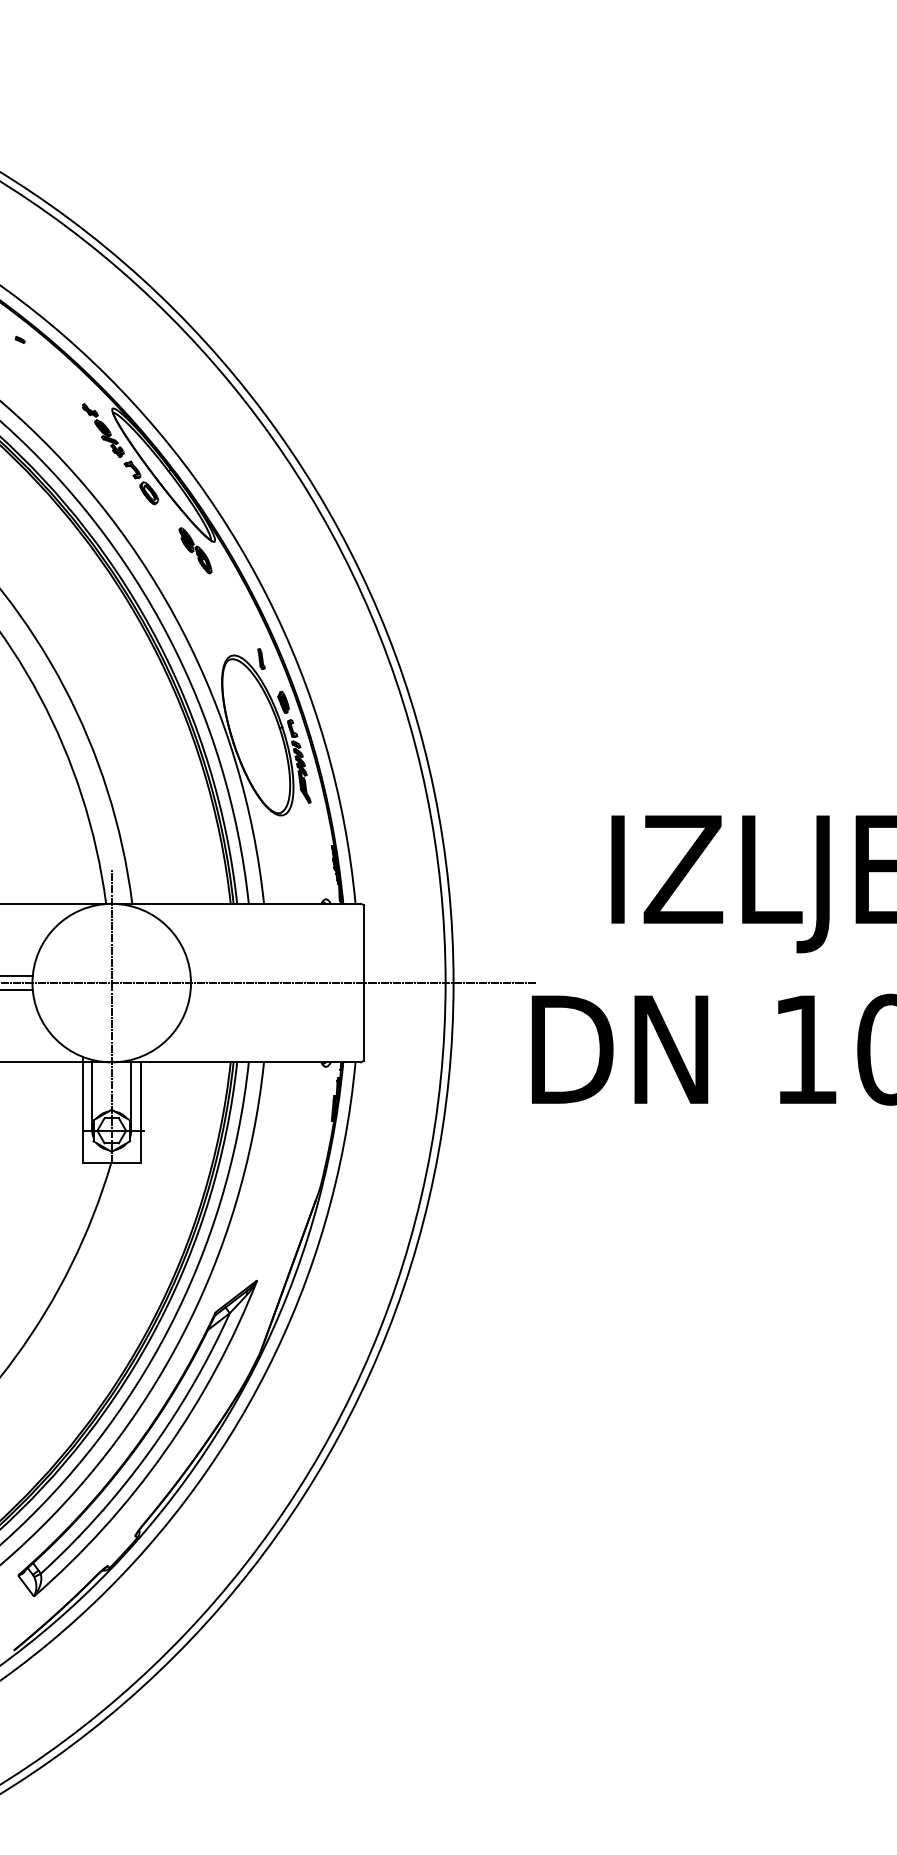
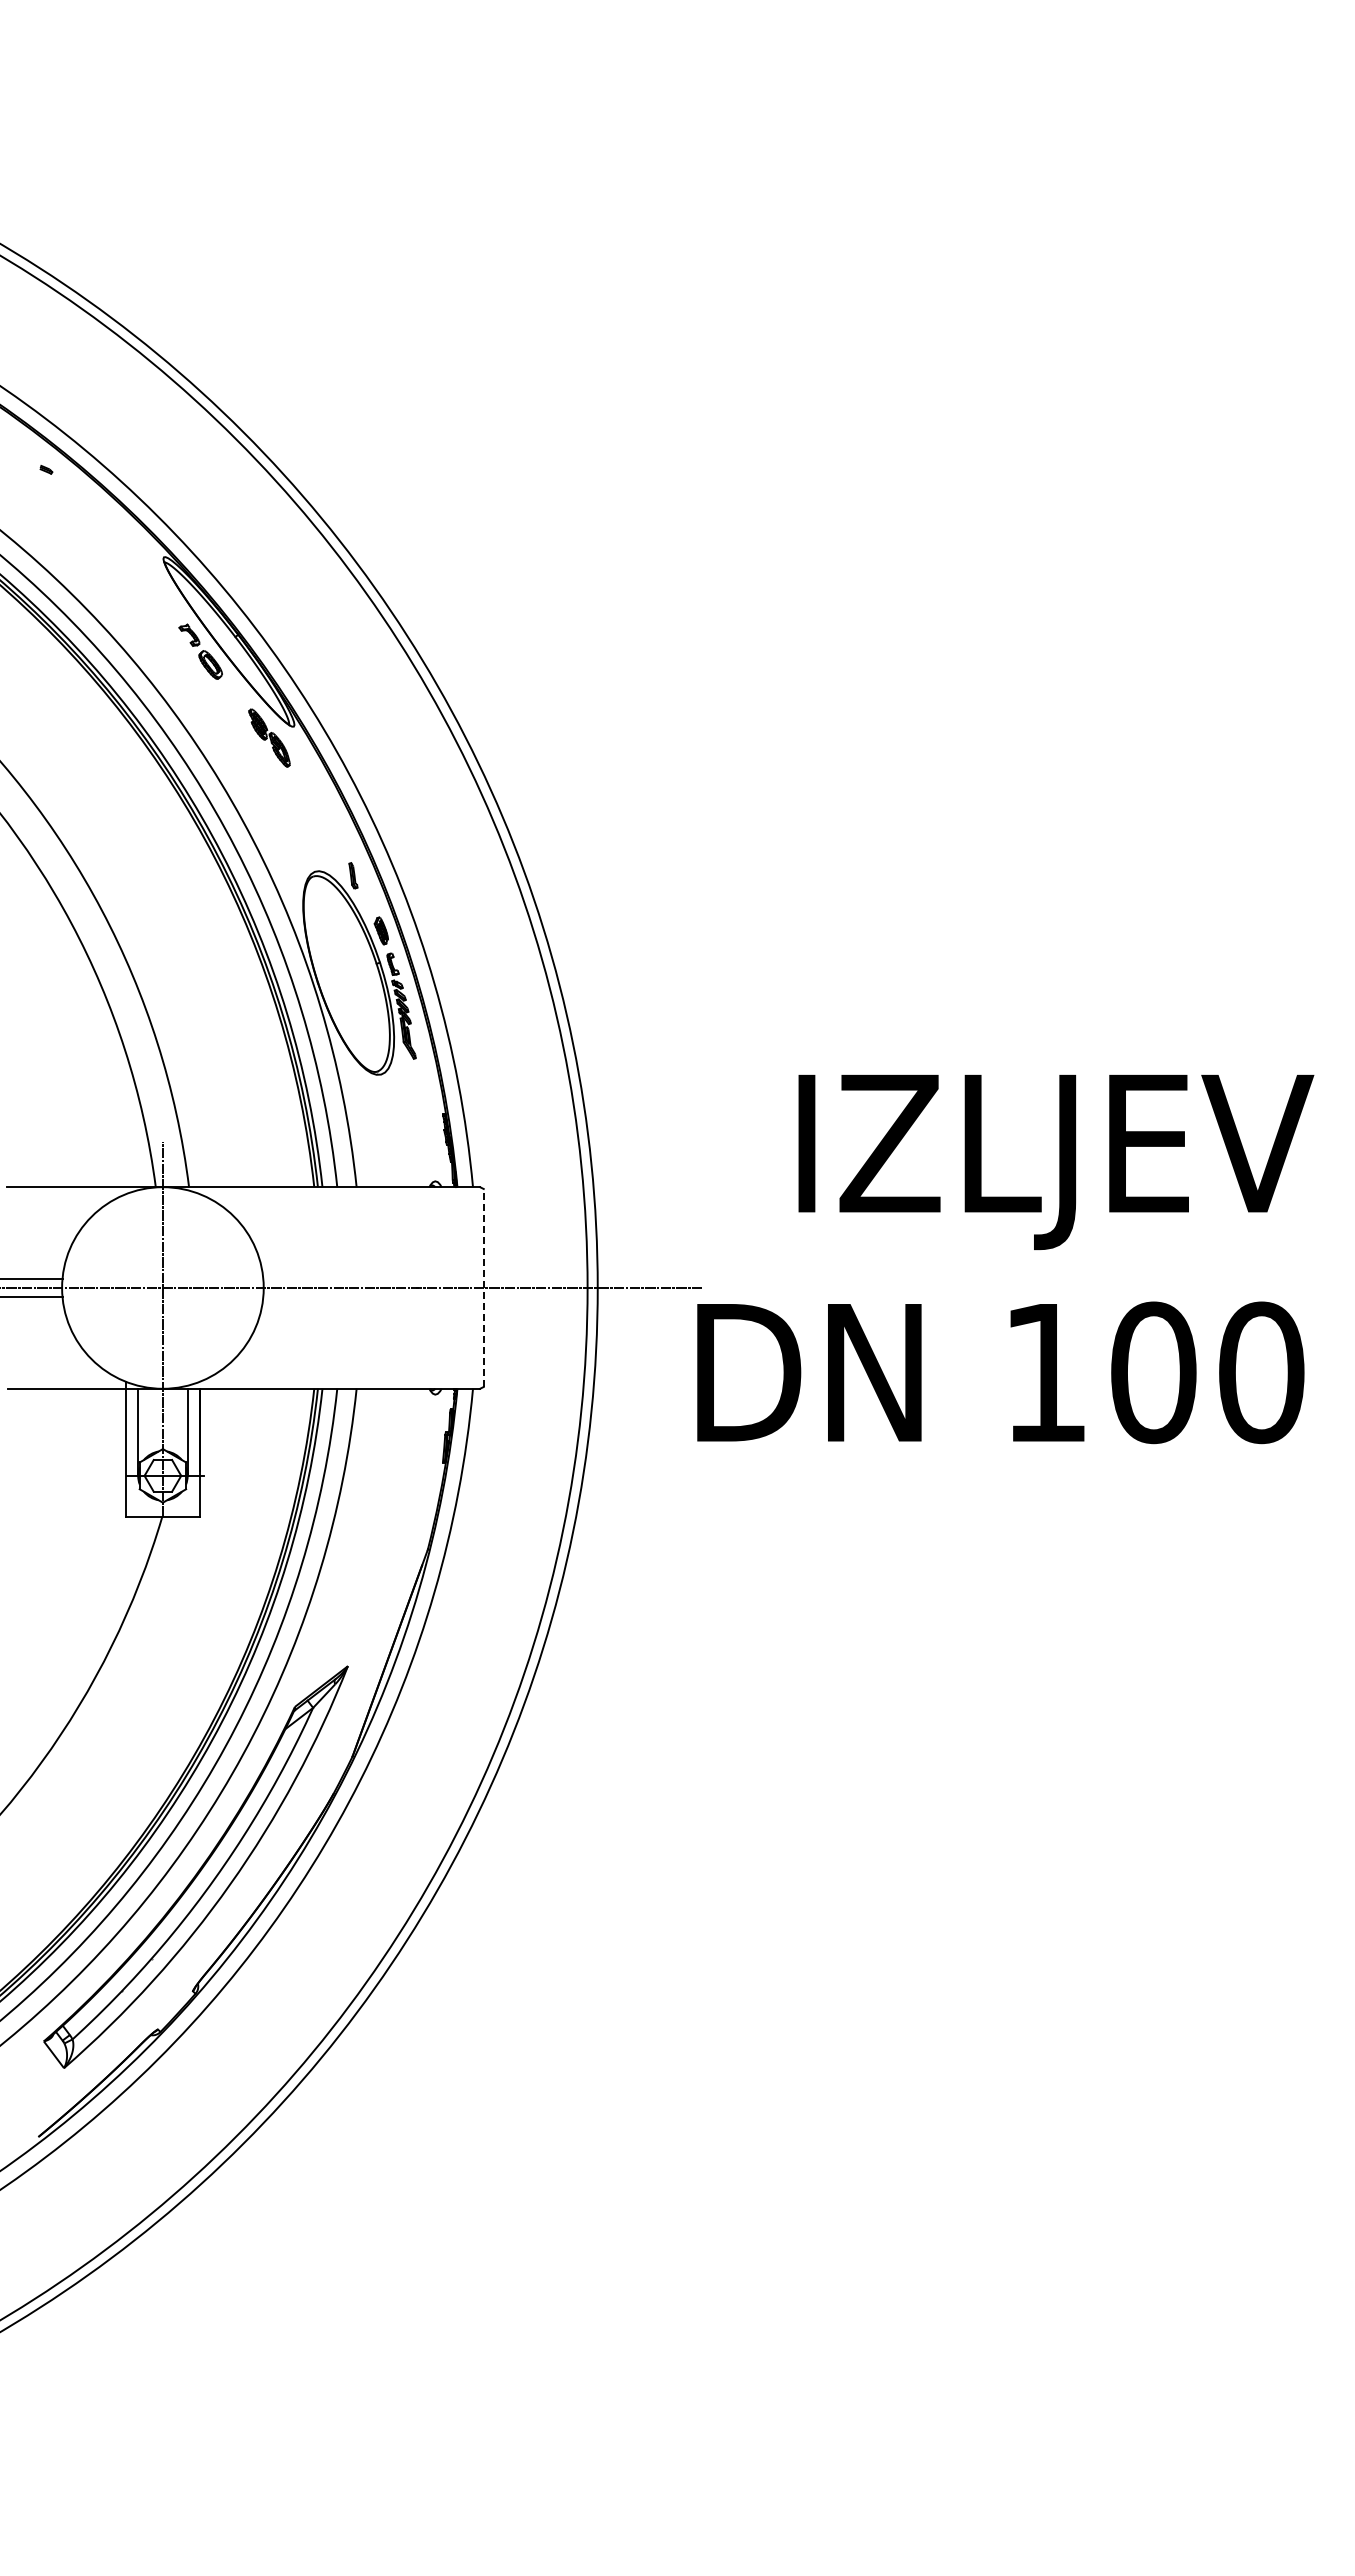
part: (103, 430) -> (152, 584), removed
line: (363, 982) -> (483, 1287), solid -> dashed

